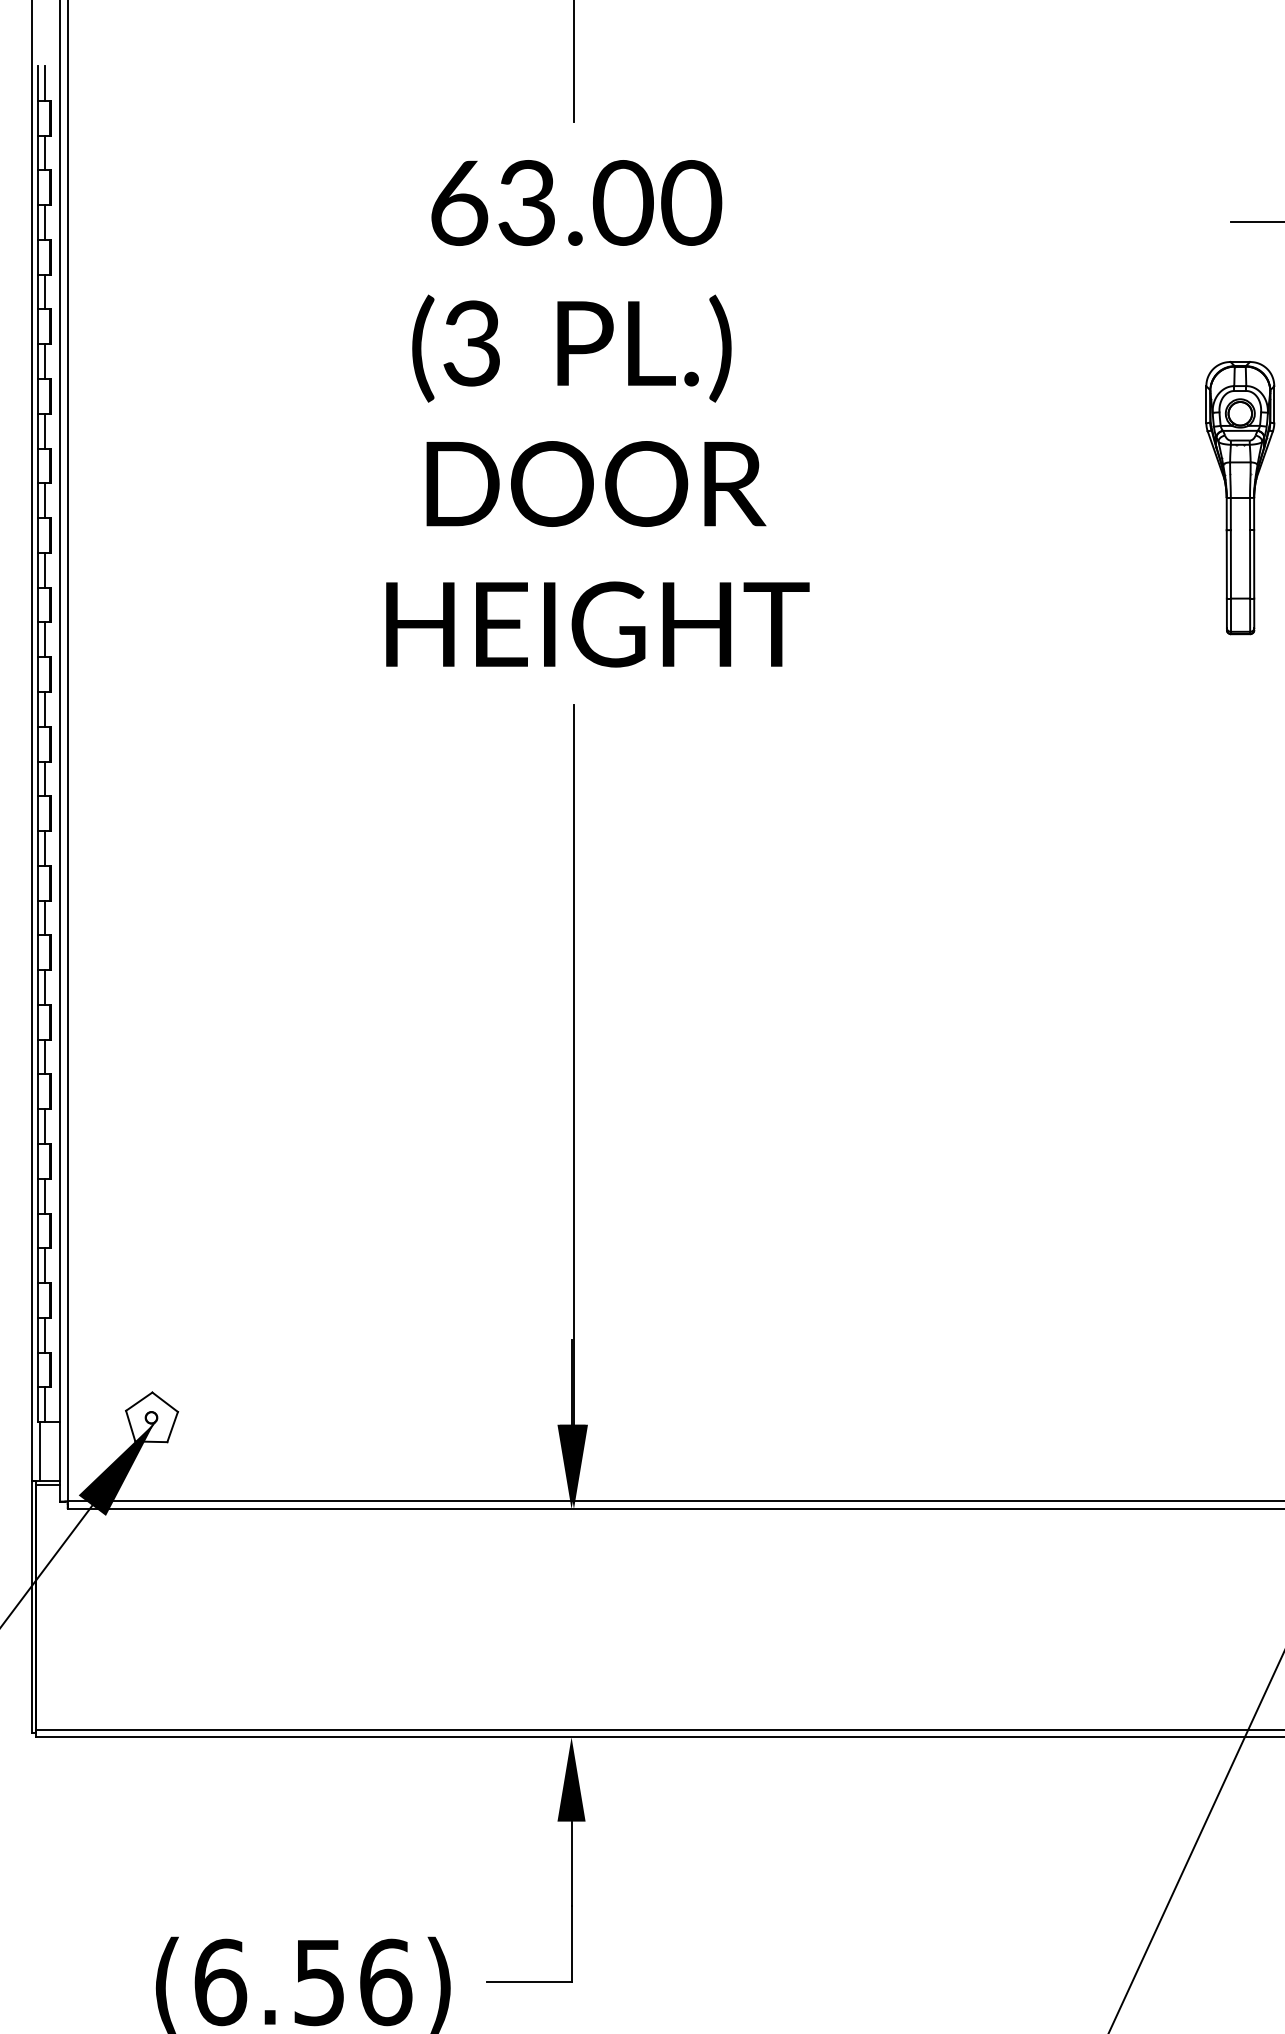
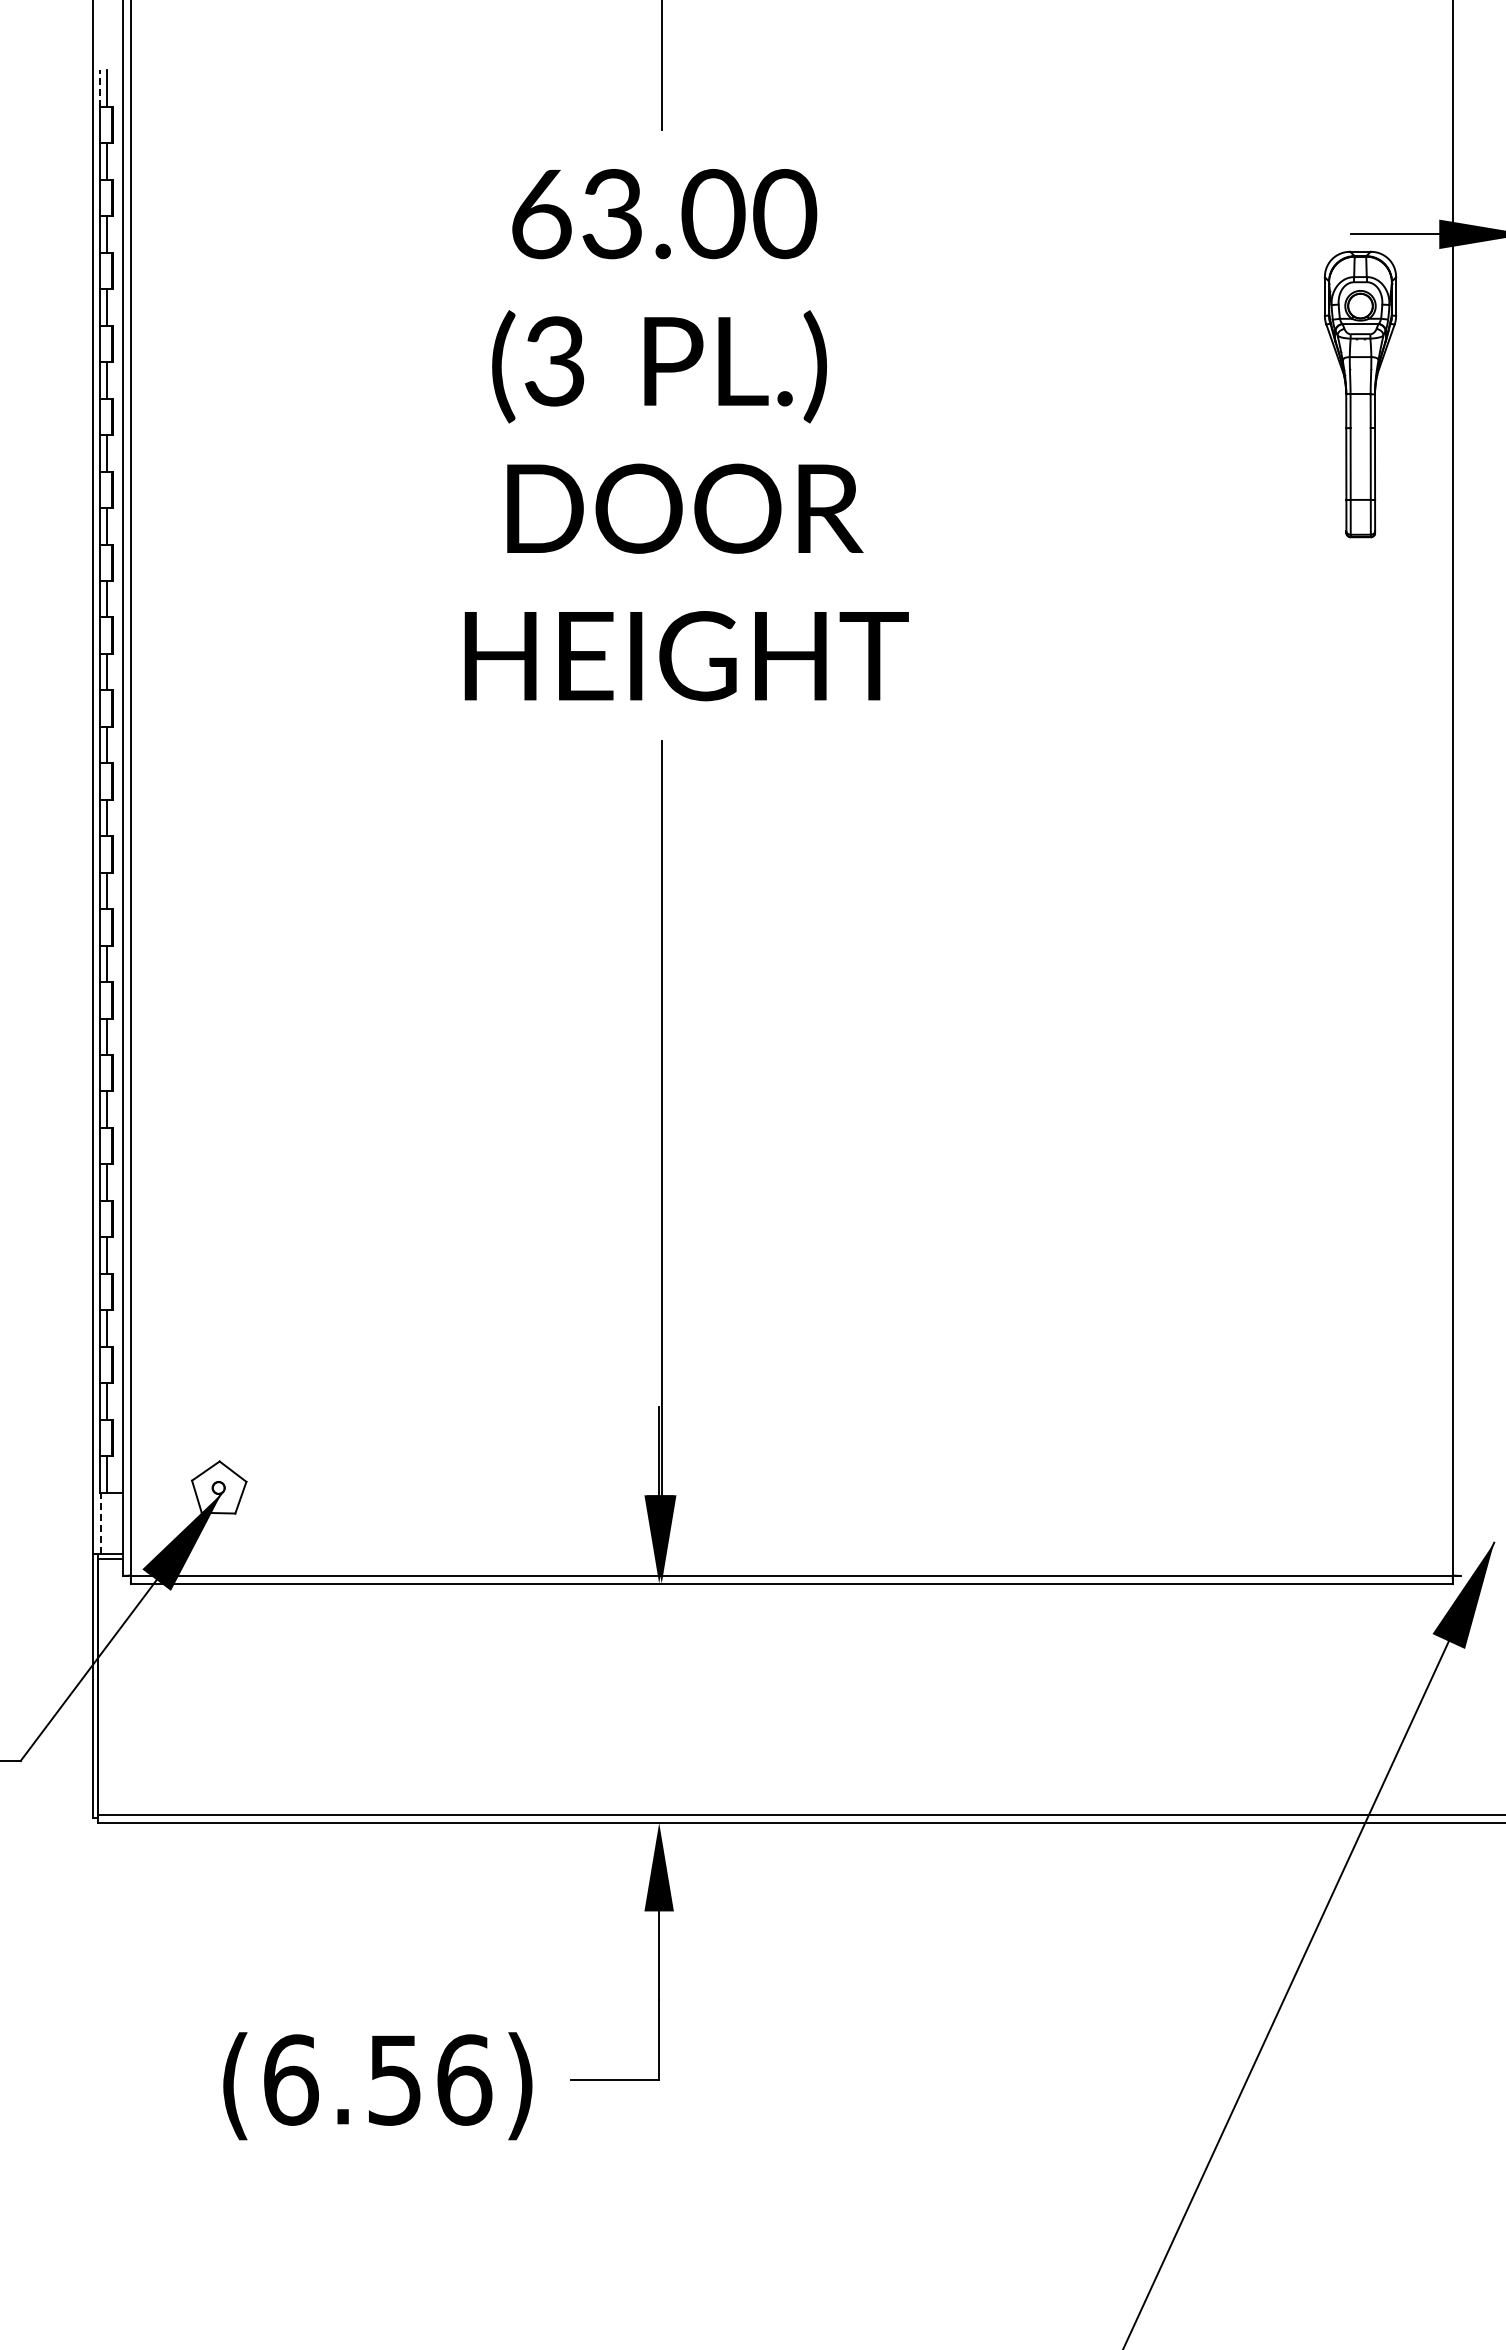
line: (38, 83) -> (100, 88), solid -> dashed
part: (1240, 498) -> (1360, 394), moved
line: (39, 1451) -> (101, 1523), solid -> dashed

